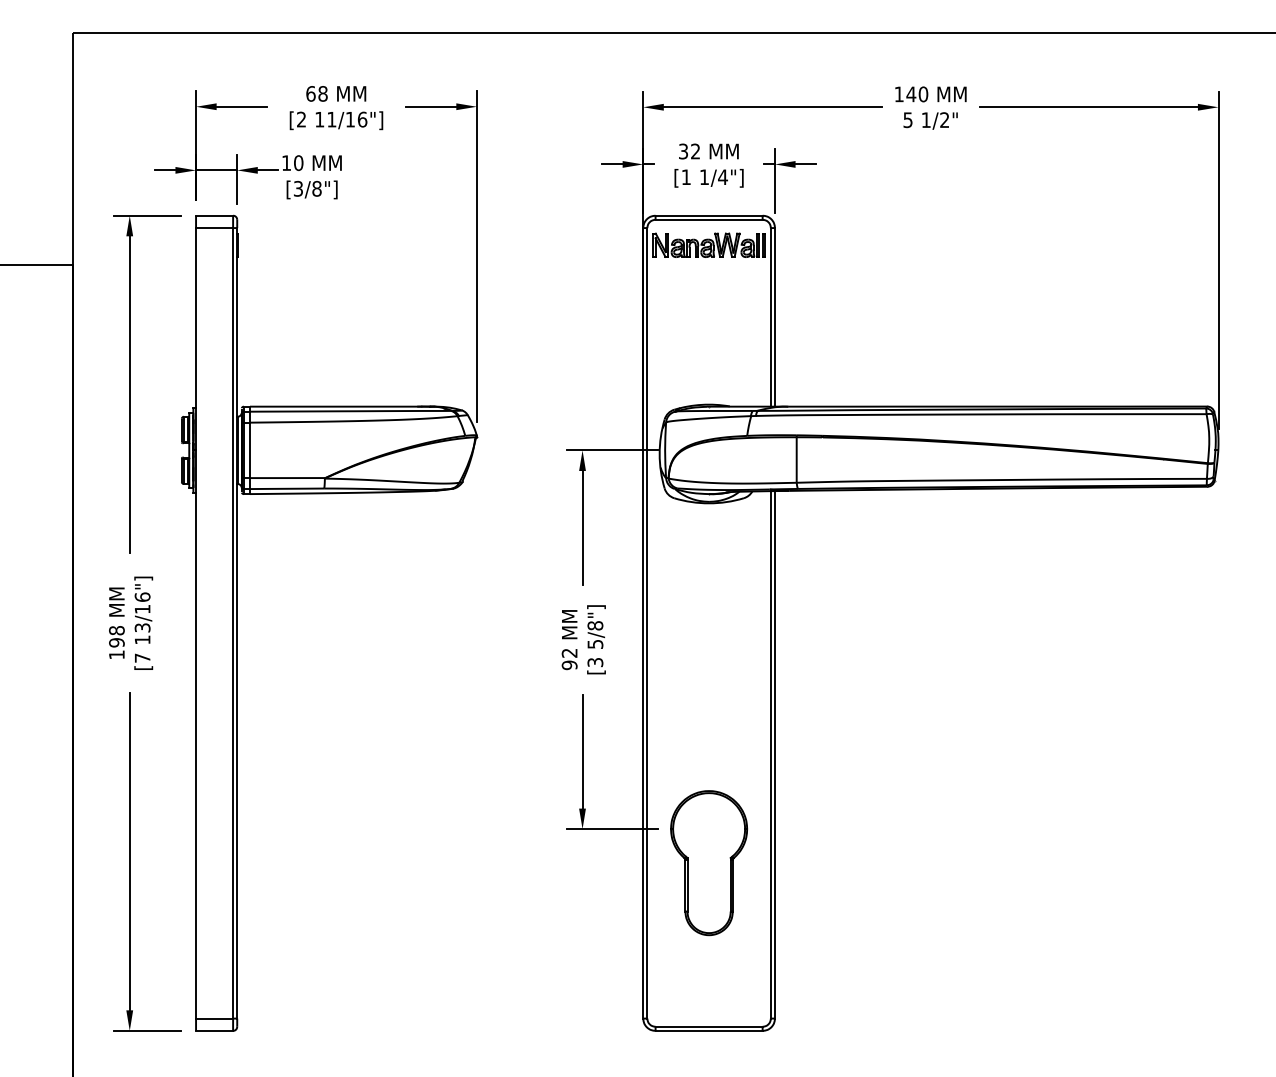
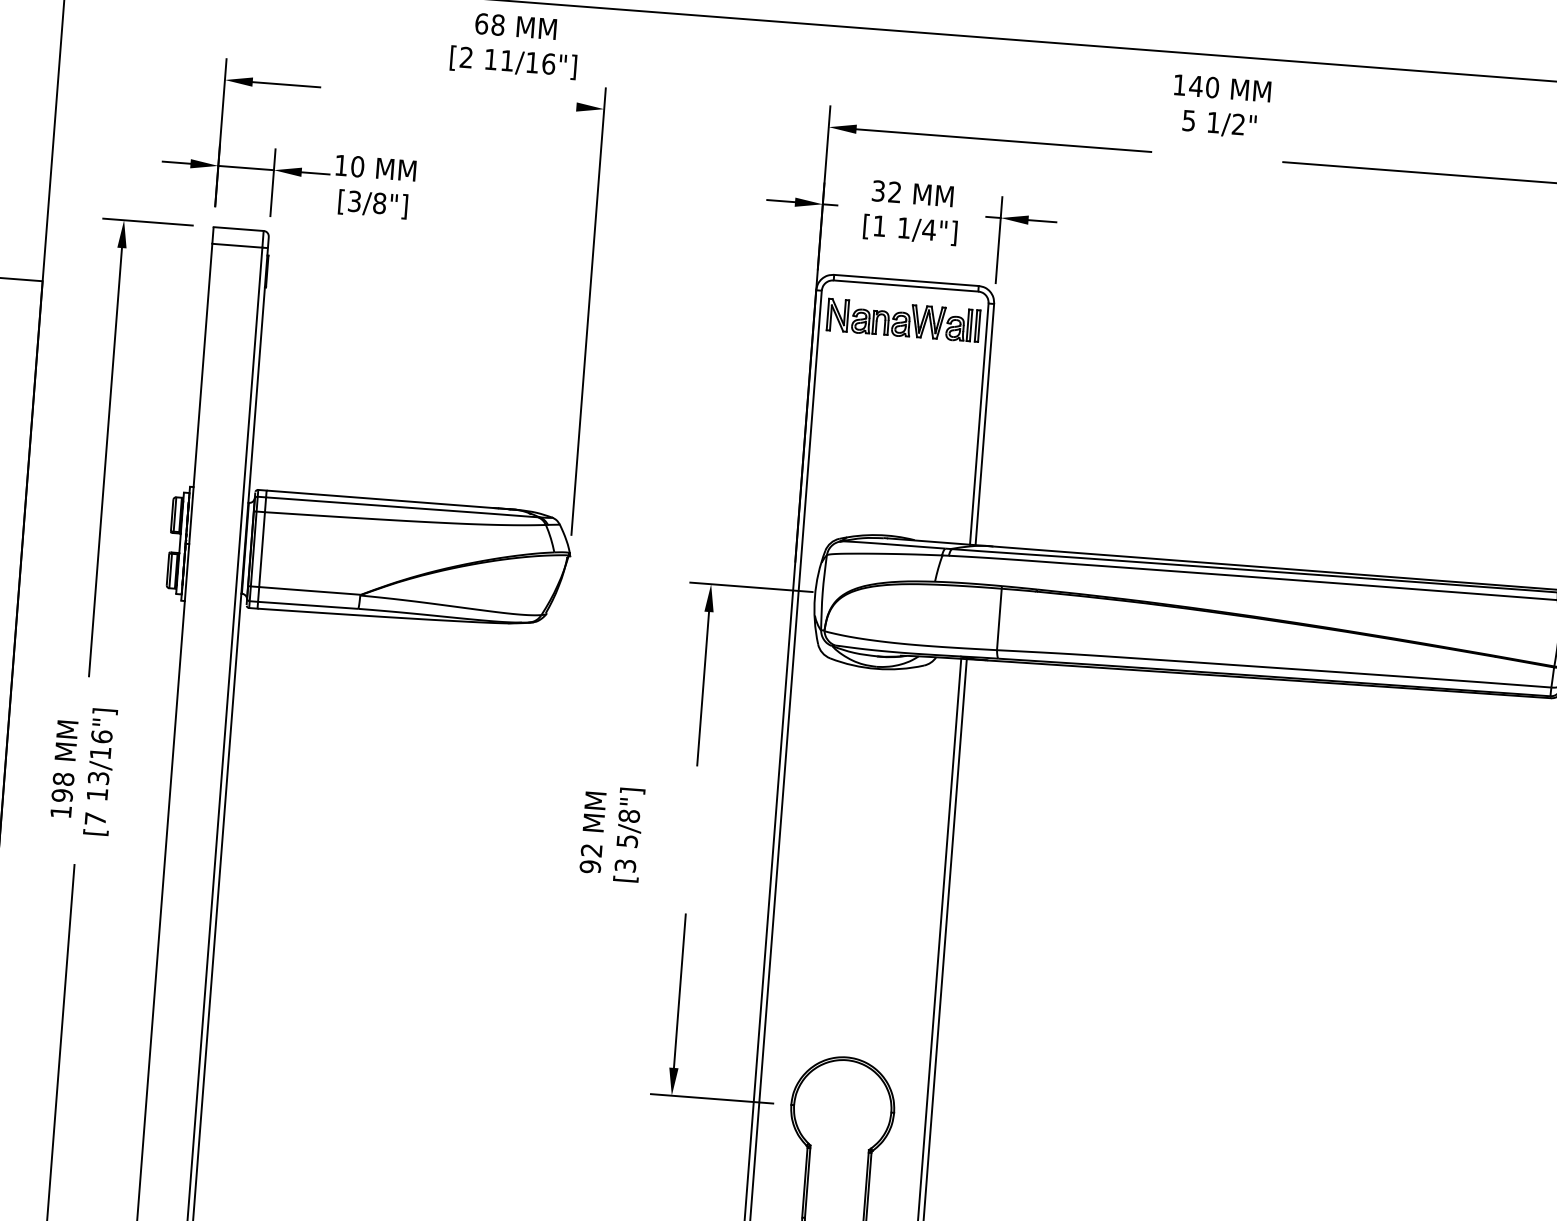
line: (431, 106) -> (542, 104), removed
text: (930, 107) -> (1220, 105), moved
text: (336, 108) -> (514, 46), moved
text: (583, 639) -> (611, 833), moved

